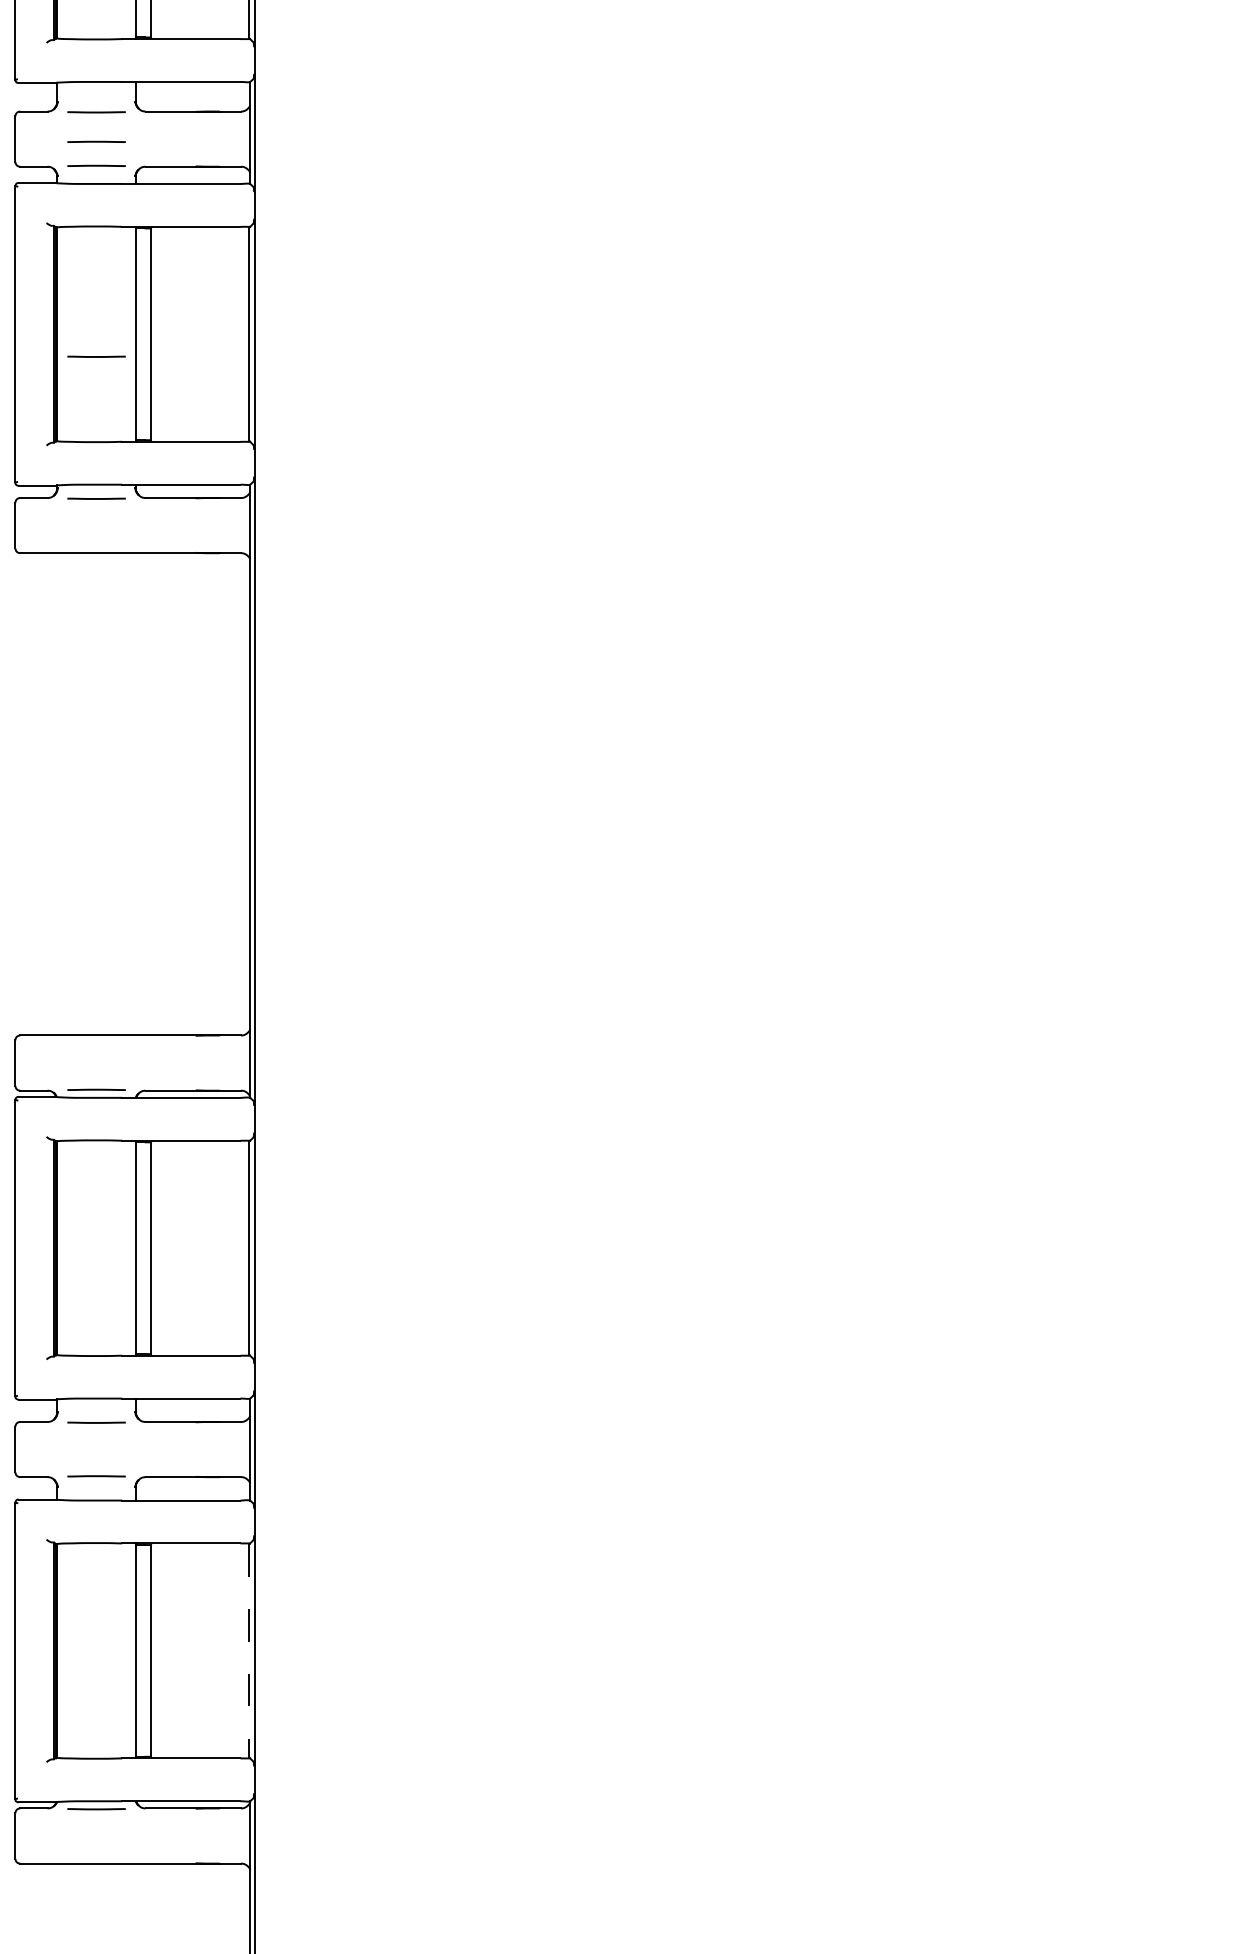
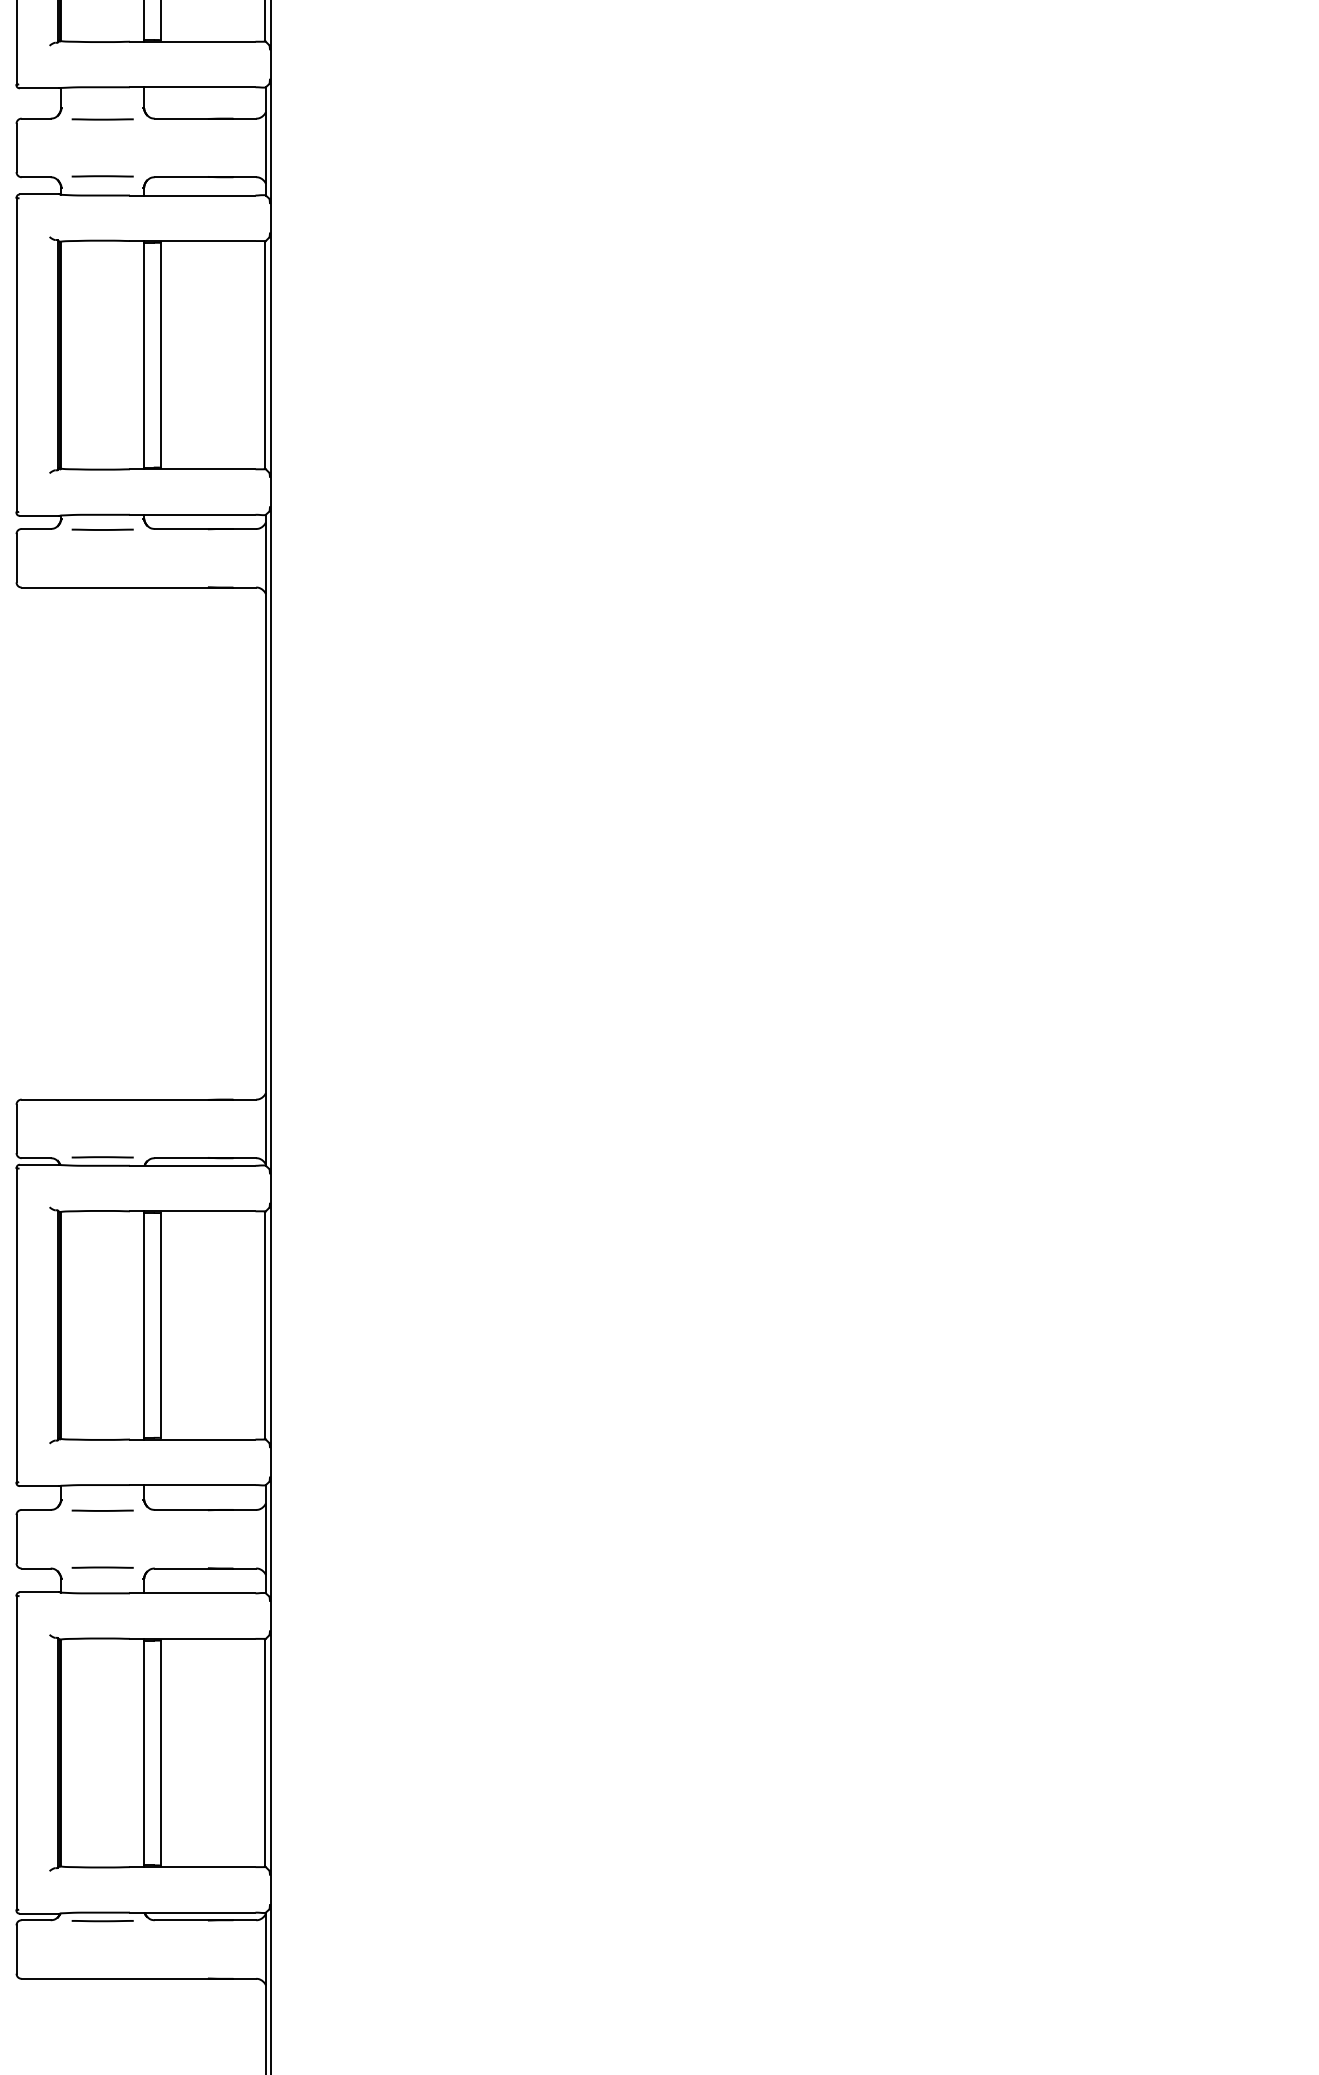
line: (96, 141) -> (102, 150), removed
line: (96, 356) -> (102, 378), removed
line: (249, 1650) -> (265, 1752), dashed -> solid

